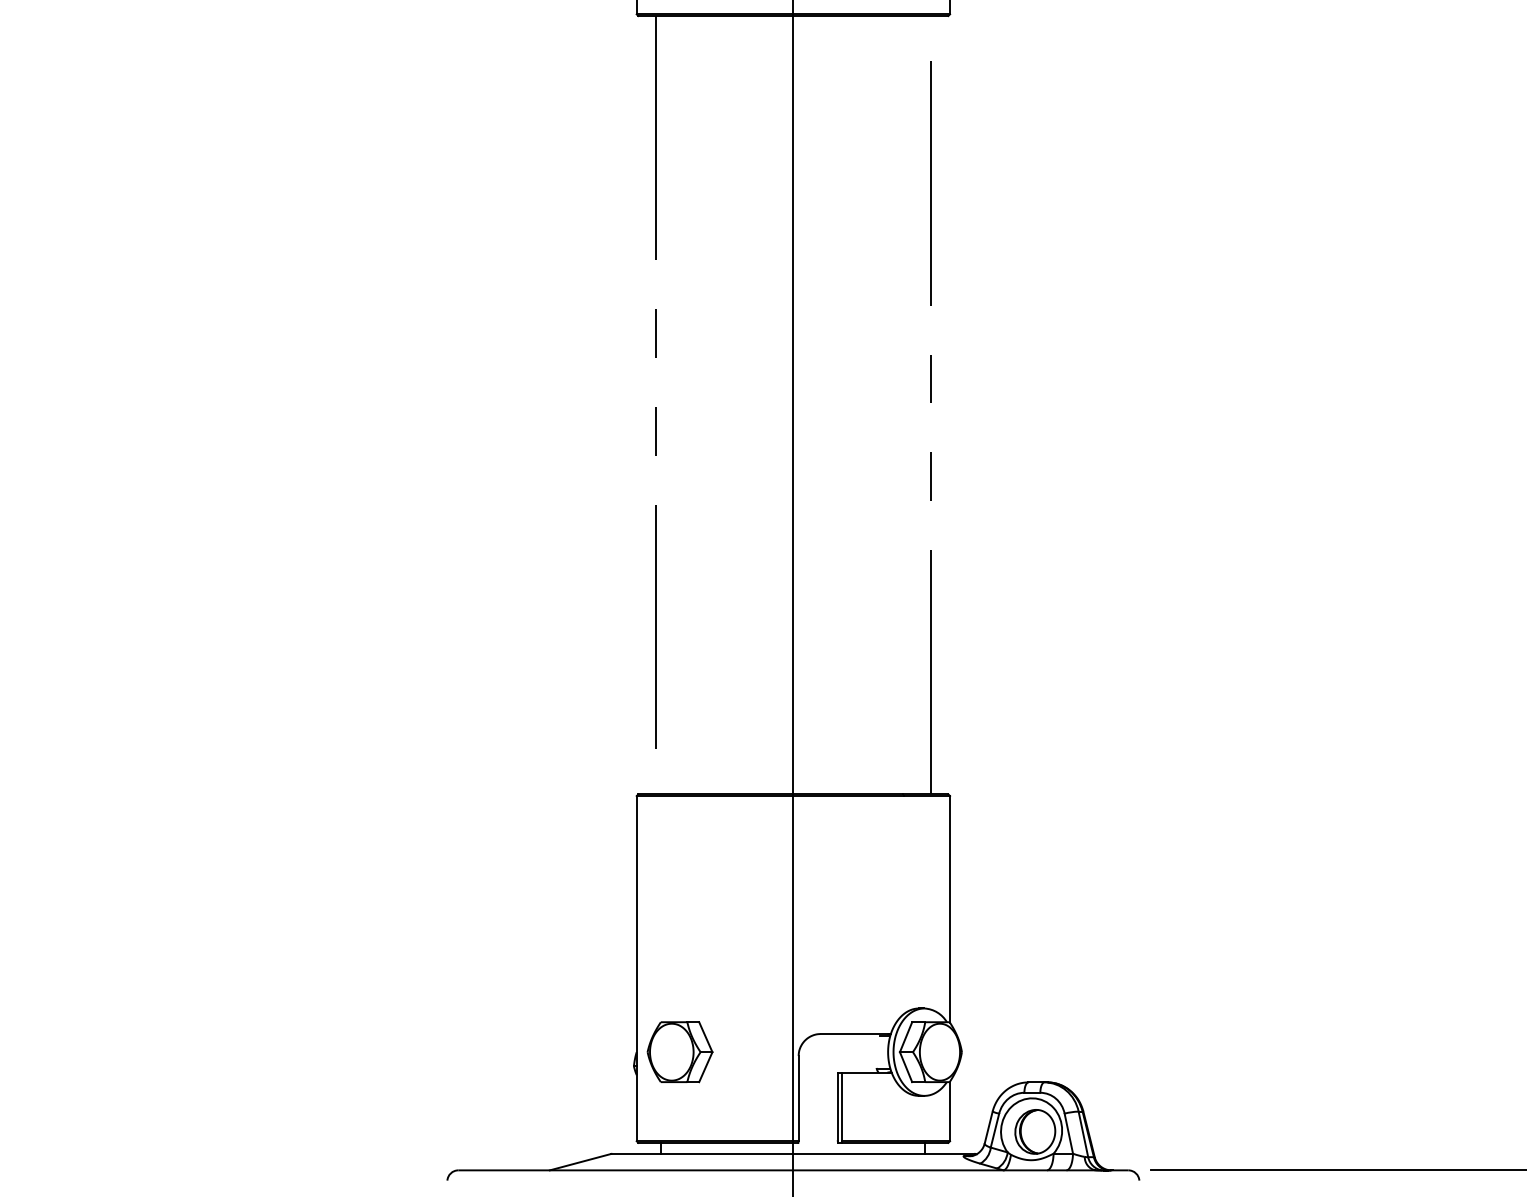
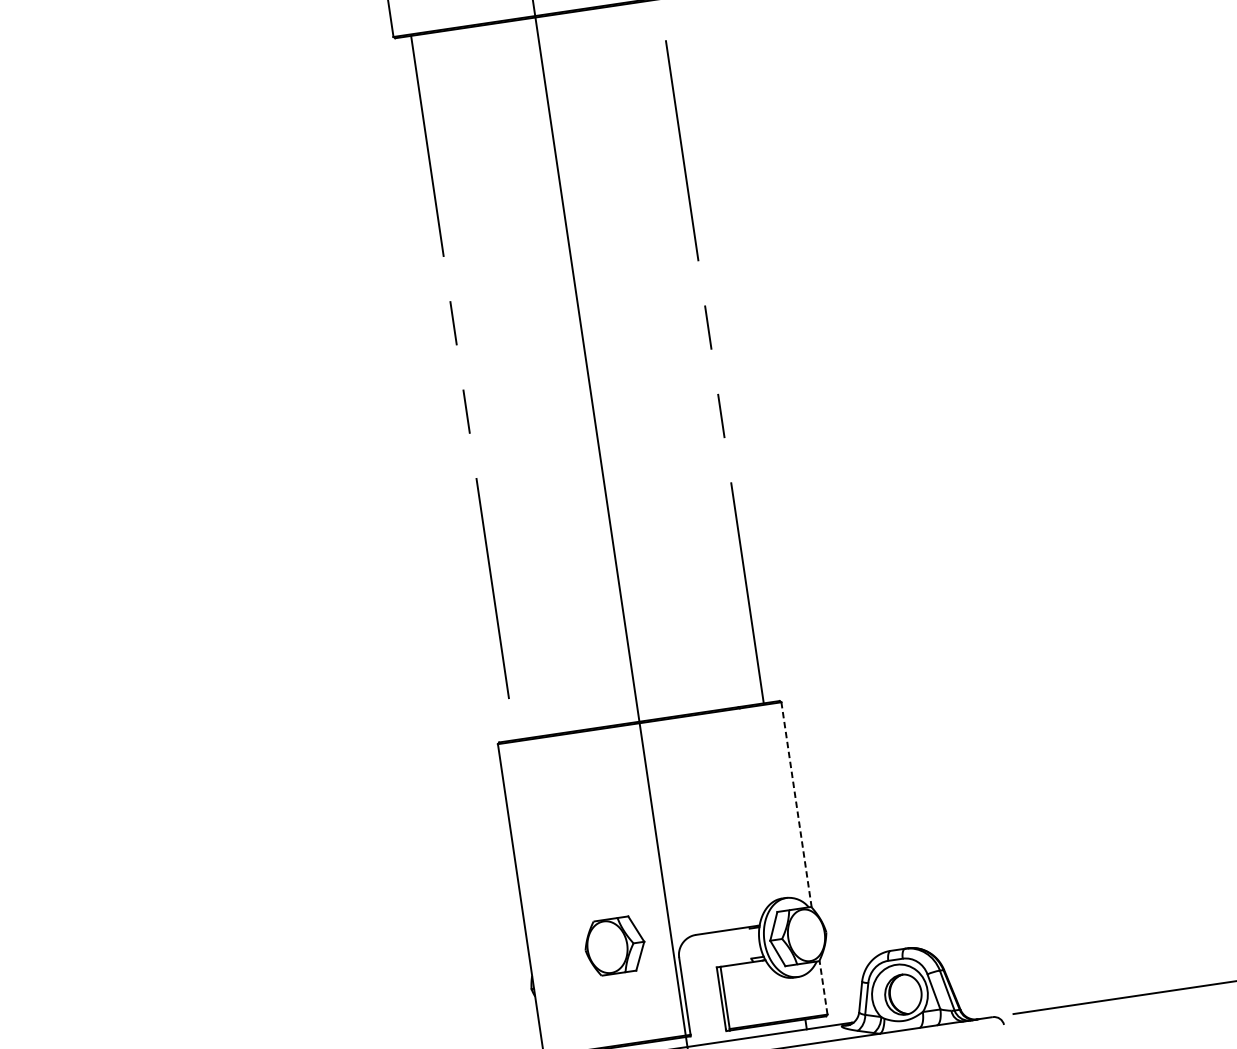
line: (950, 908) -> (796, 803), solid -> dashed
part: (679, 1052) -> (614, 946), moved
line: (950, 1111) -> (823, 987), solid -> dashed

